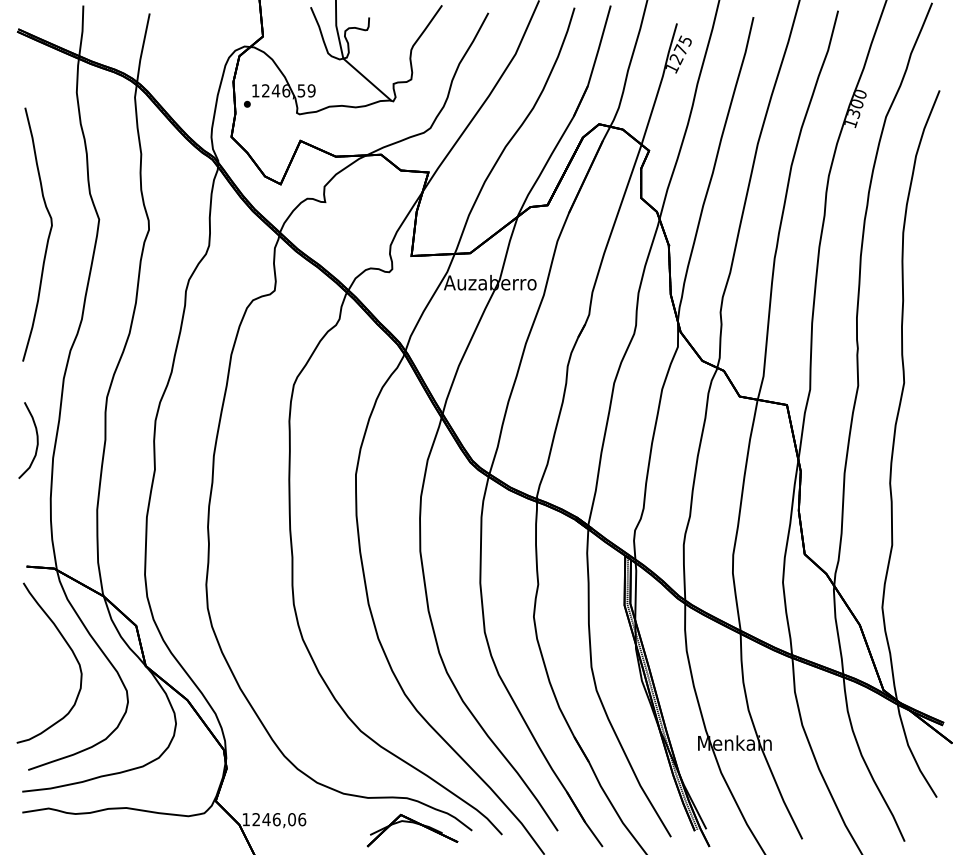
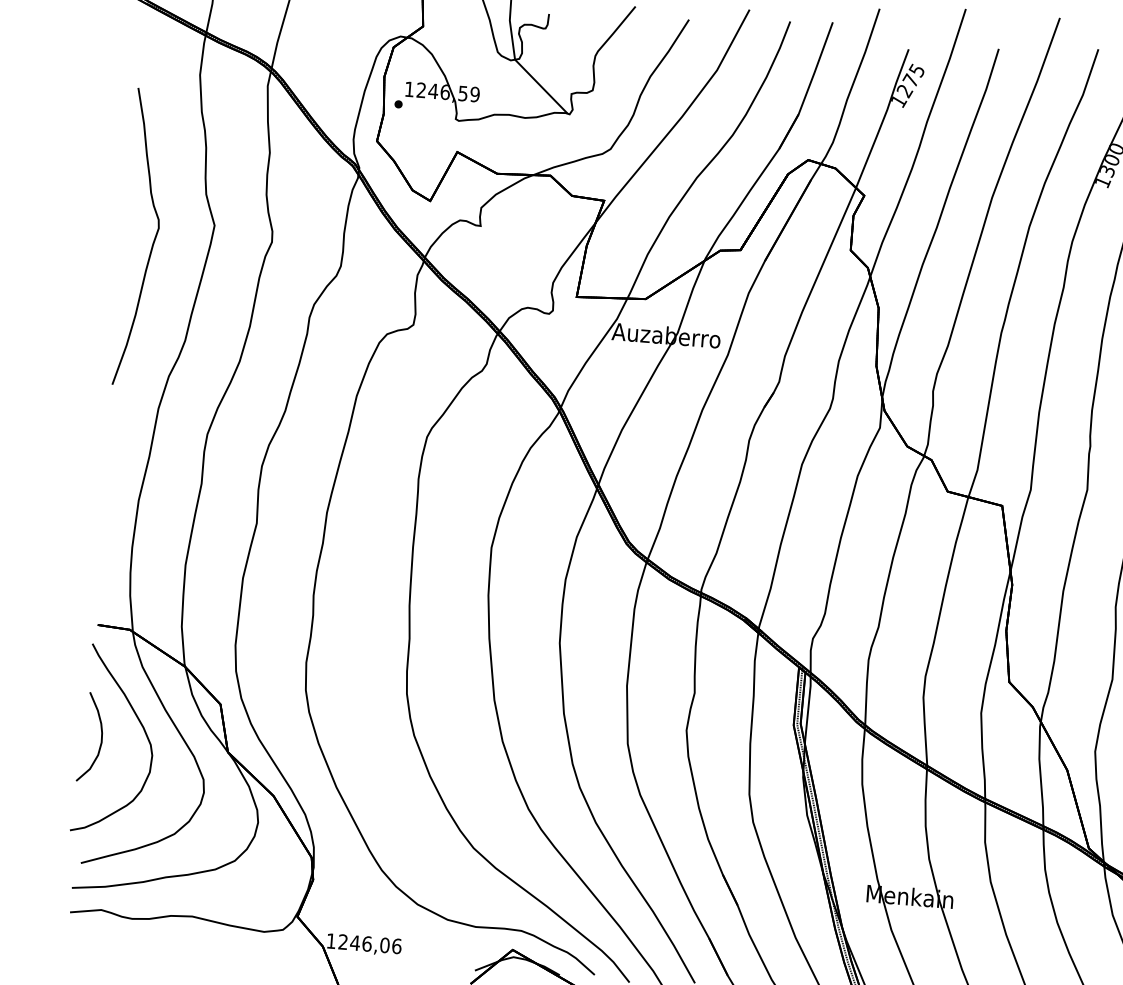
part: (36, 440) -> (100, 738), moved

